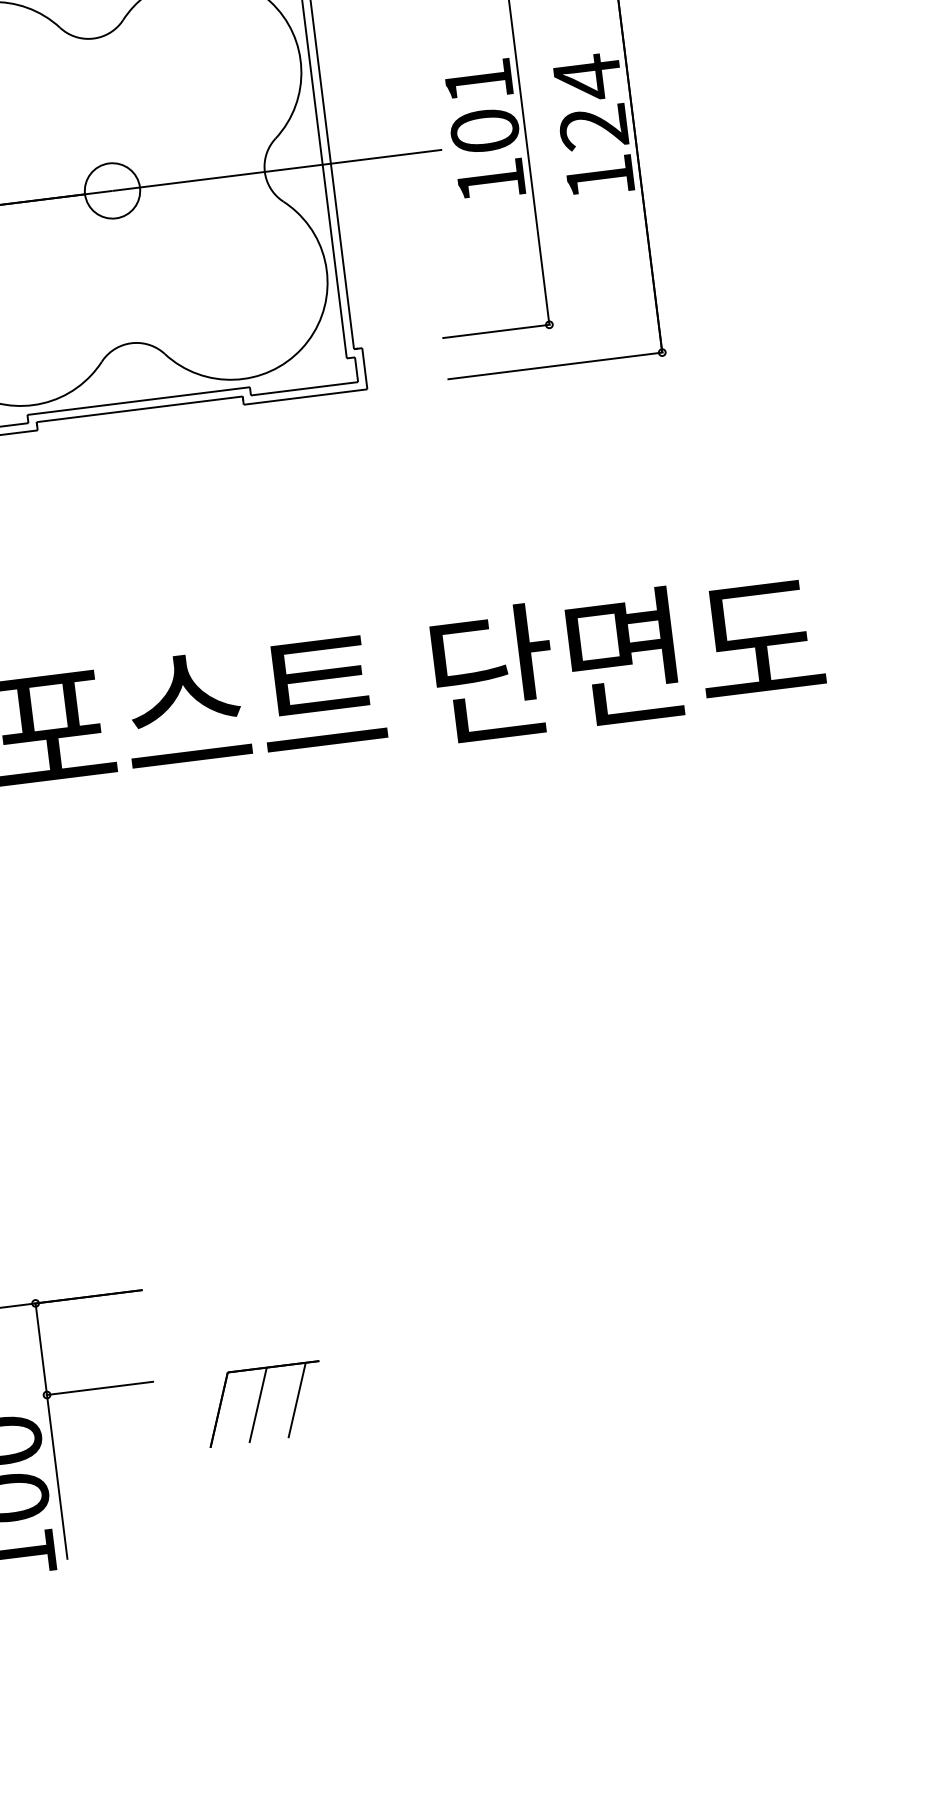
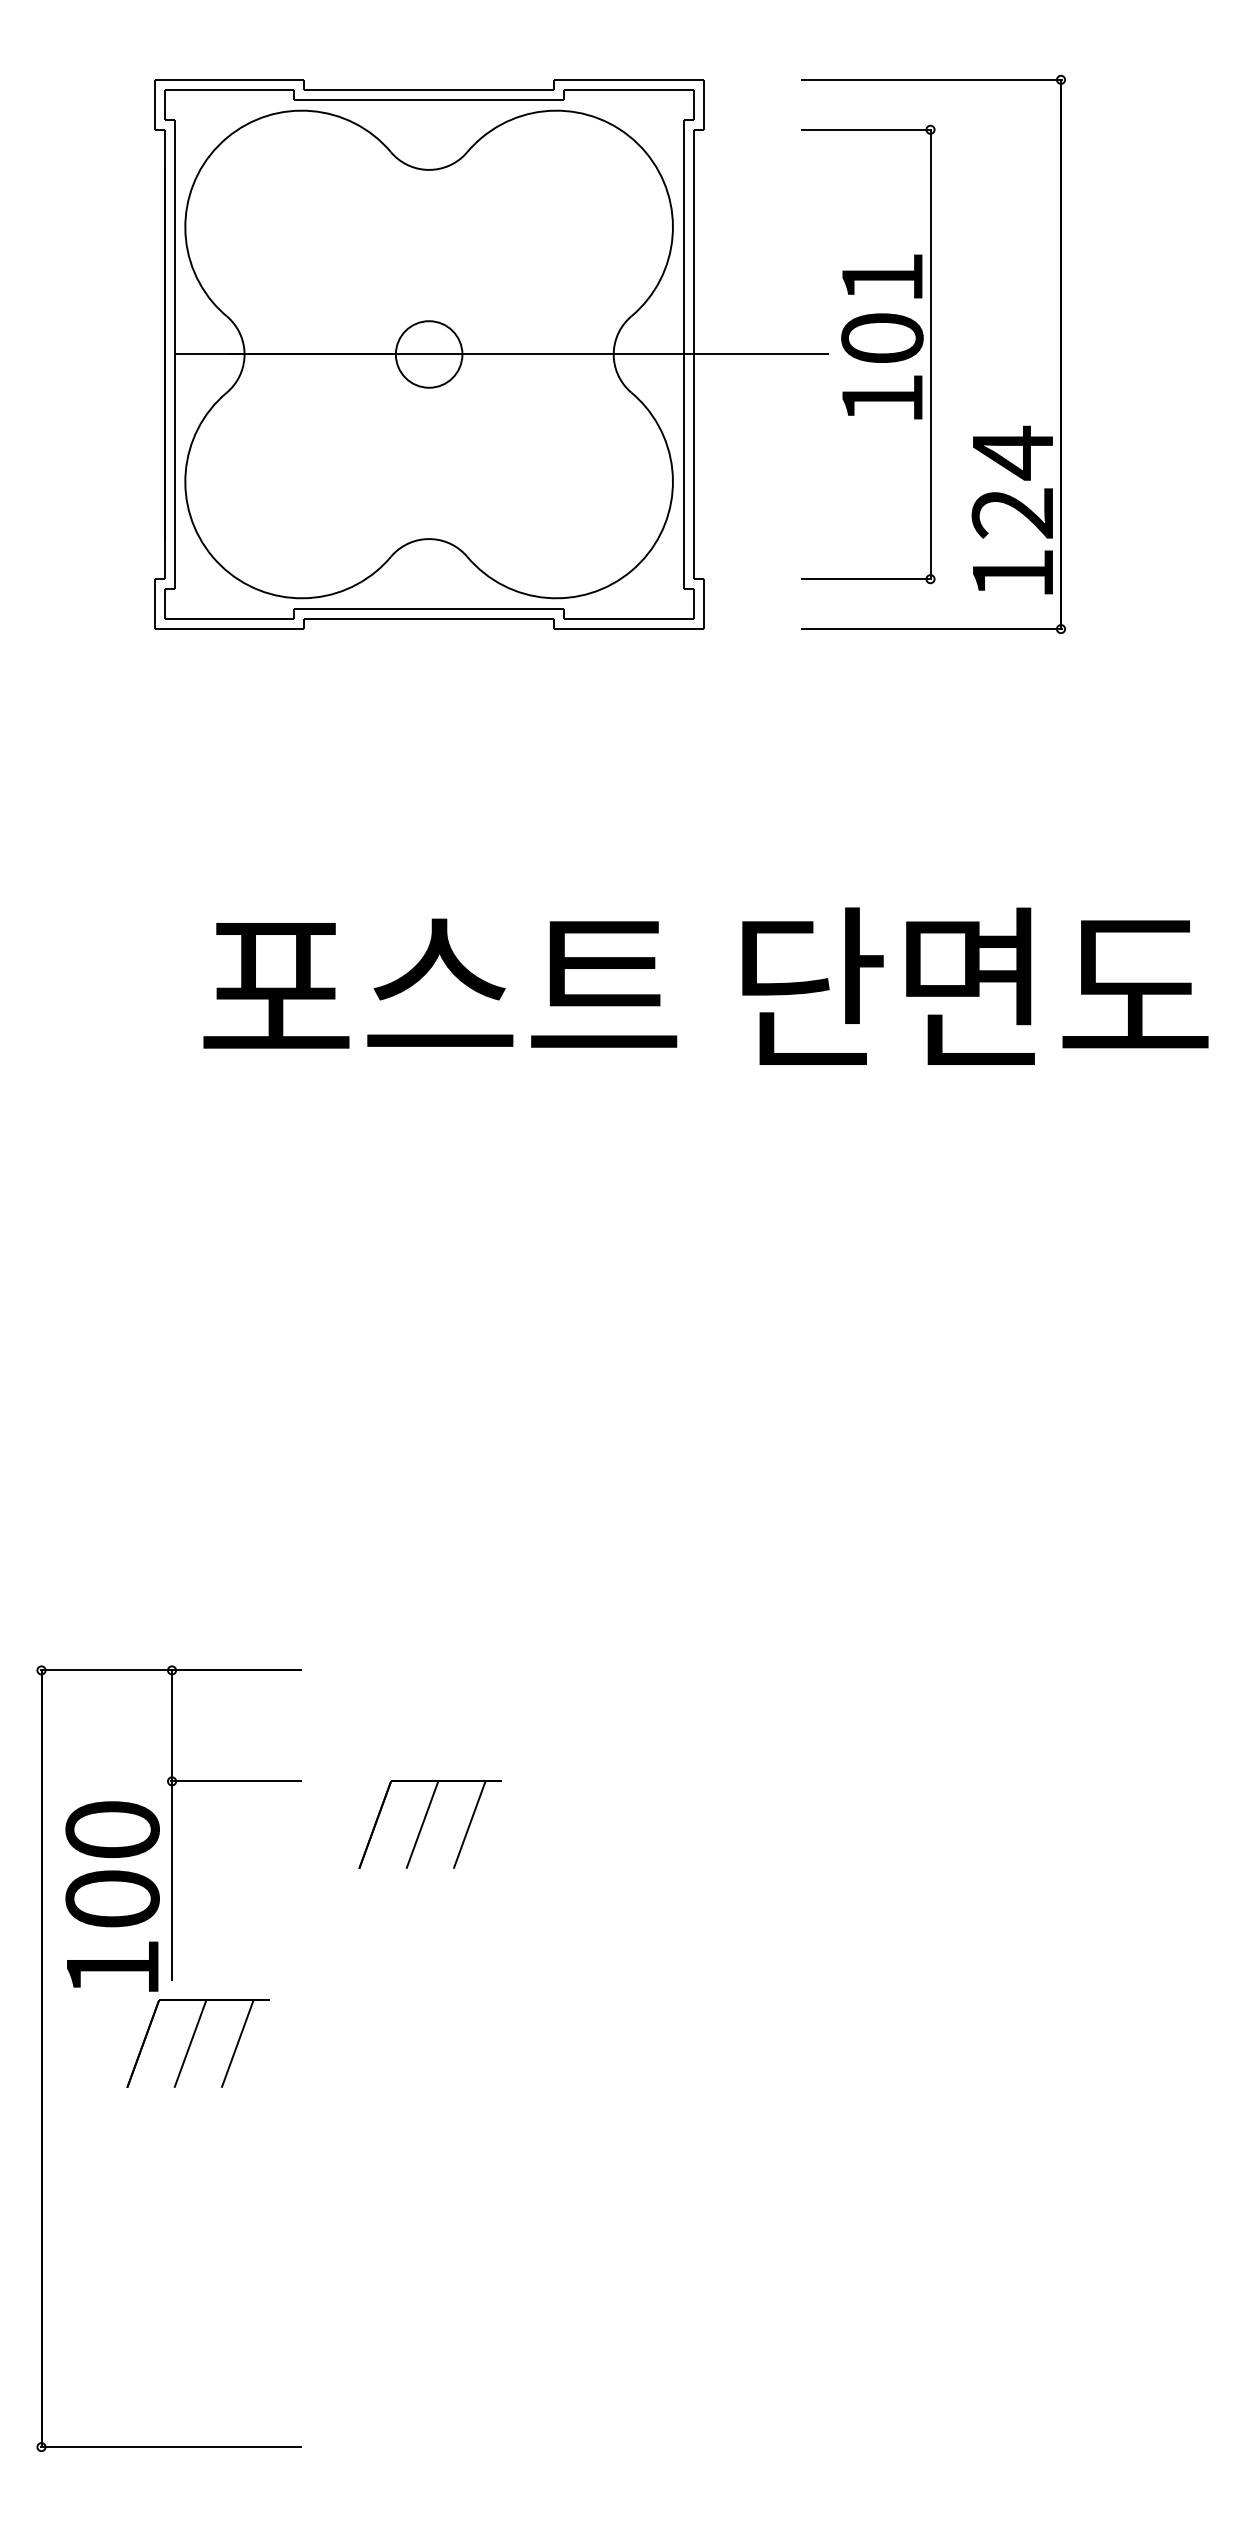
text: (592, 124) -> (1011, 509), moved
part: (94, 1608) -> (197, 2043), added

